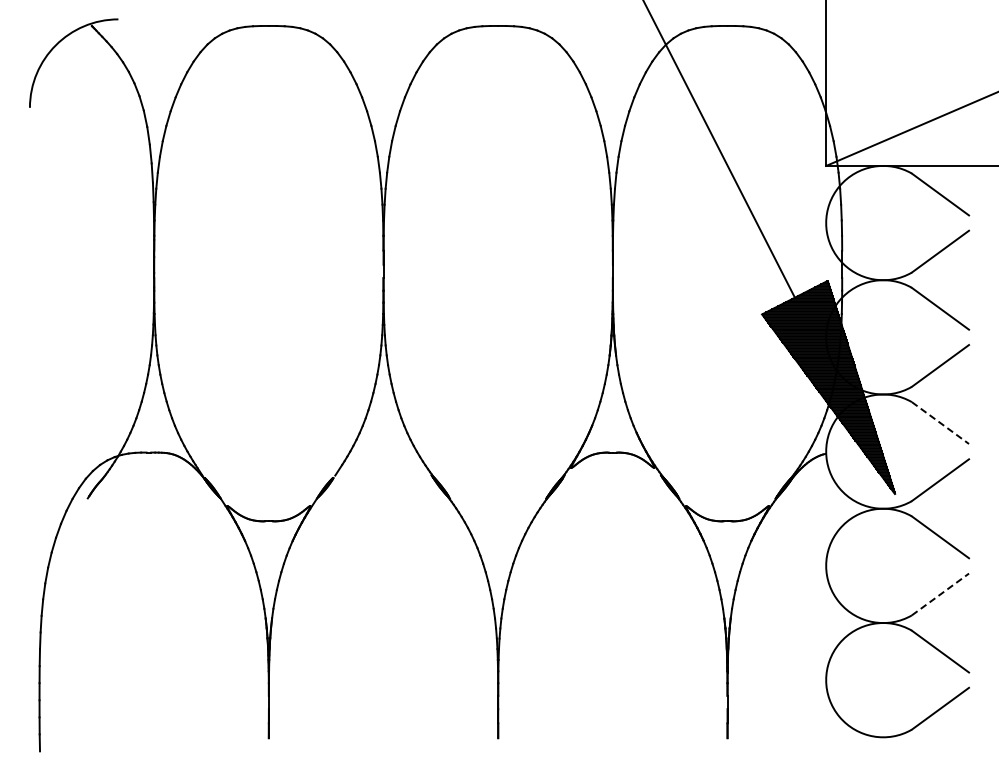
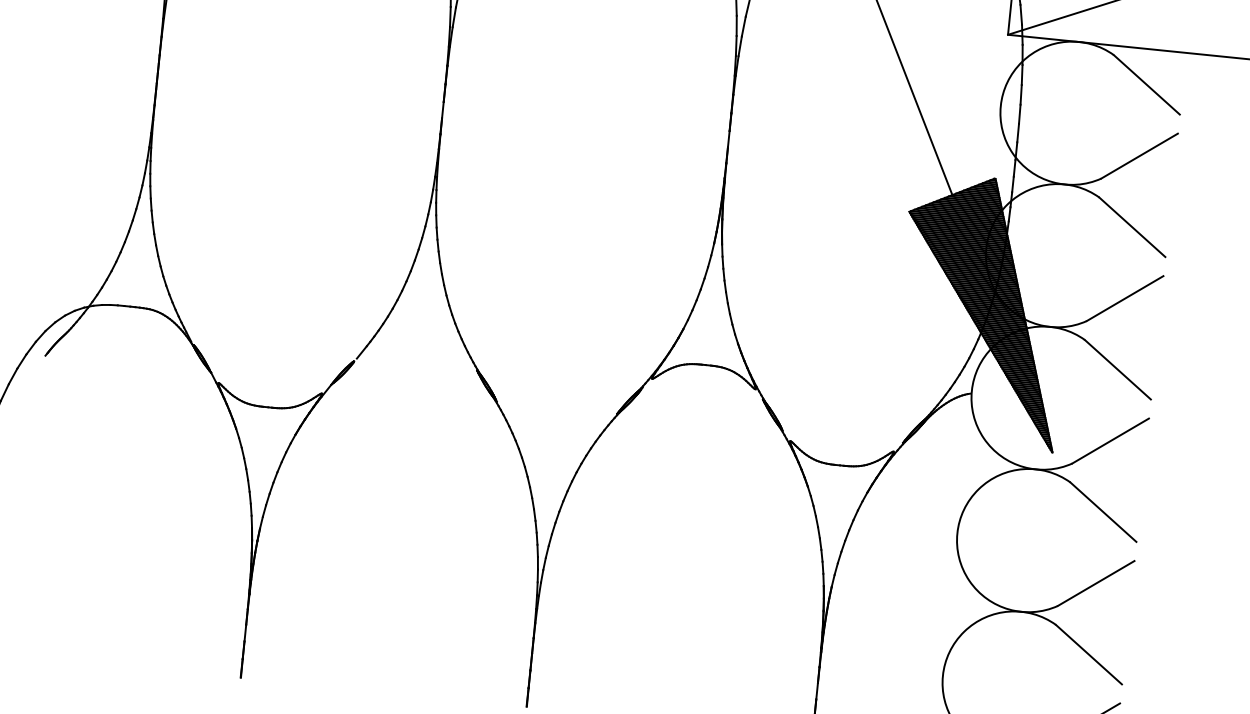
line: (940, 423) -> (1117, 370), dashed -> solid
line: (940, 594) -> (1096, 583), dashed -> solid

